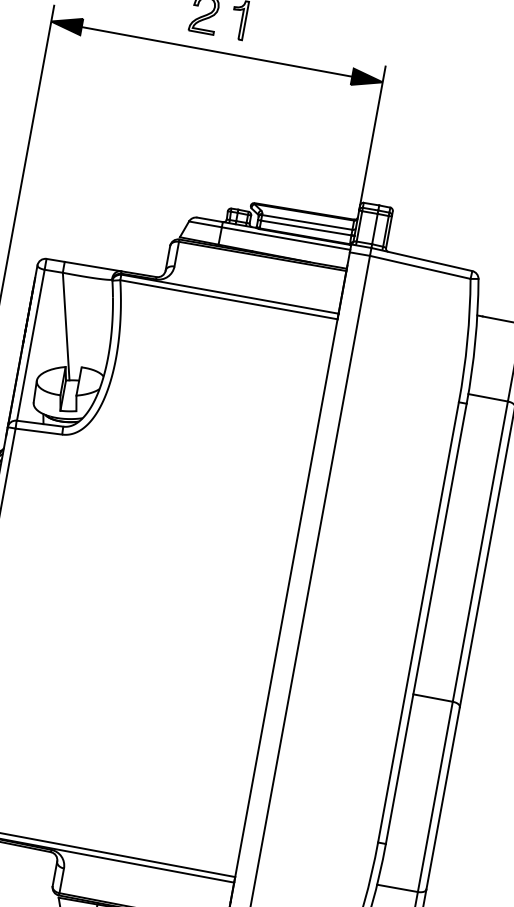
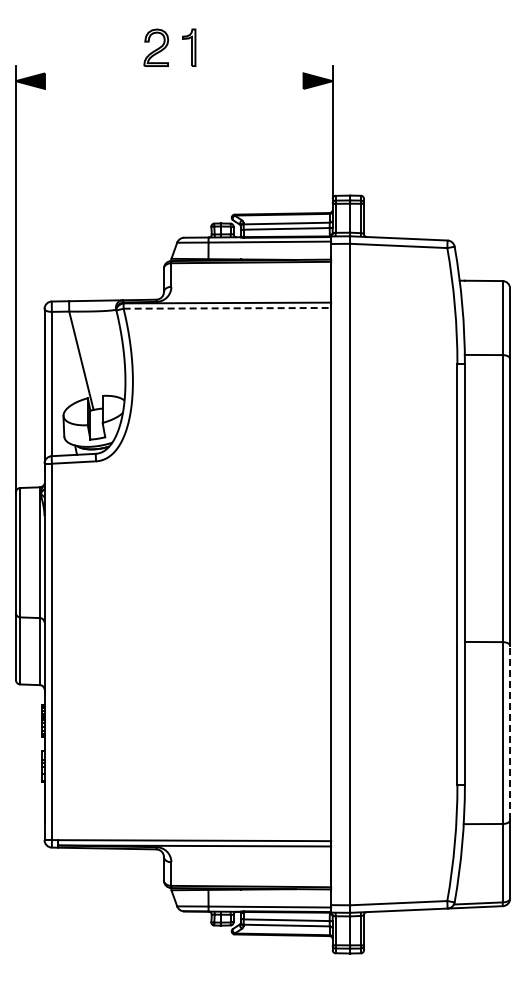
line: (217, 52) -> (174, 81), removed
line: (229, 299) -> (227, 308), solid -> dashed
line: (443, 797) -> (510, 732), solid -> dashed

